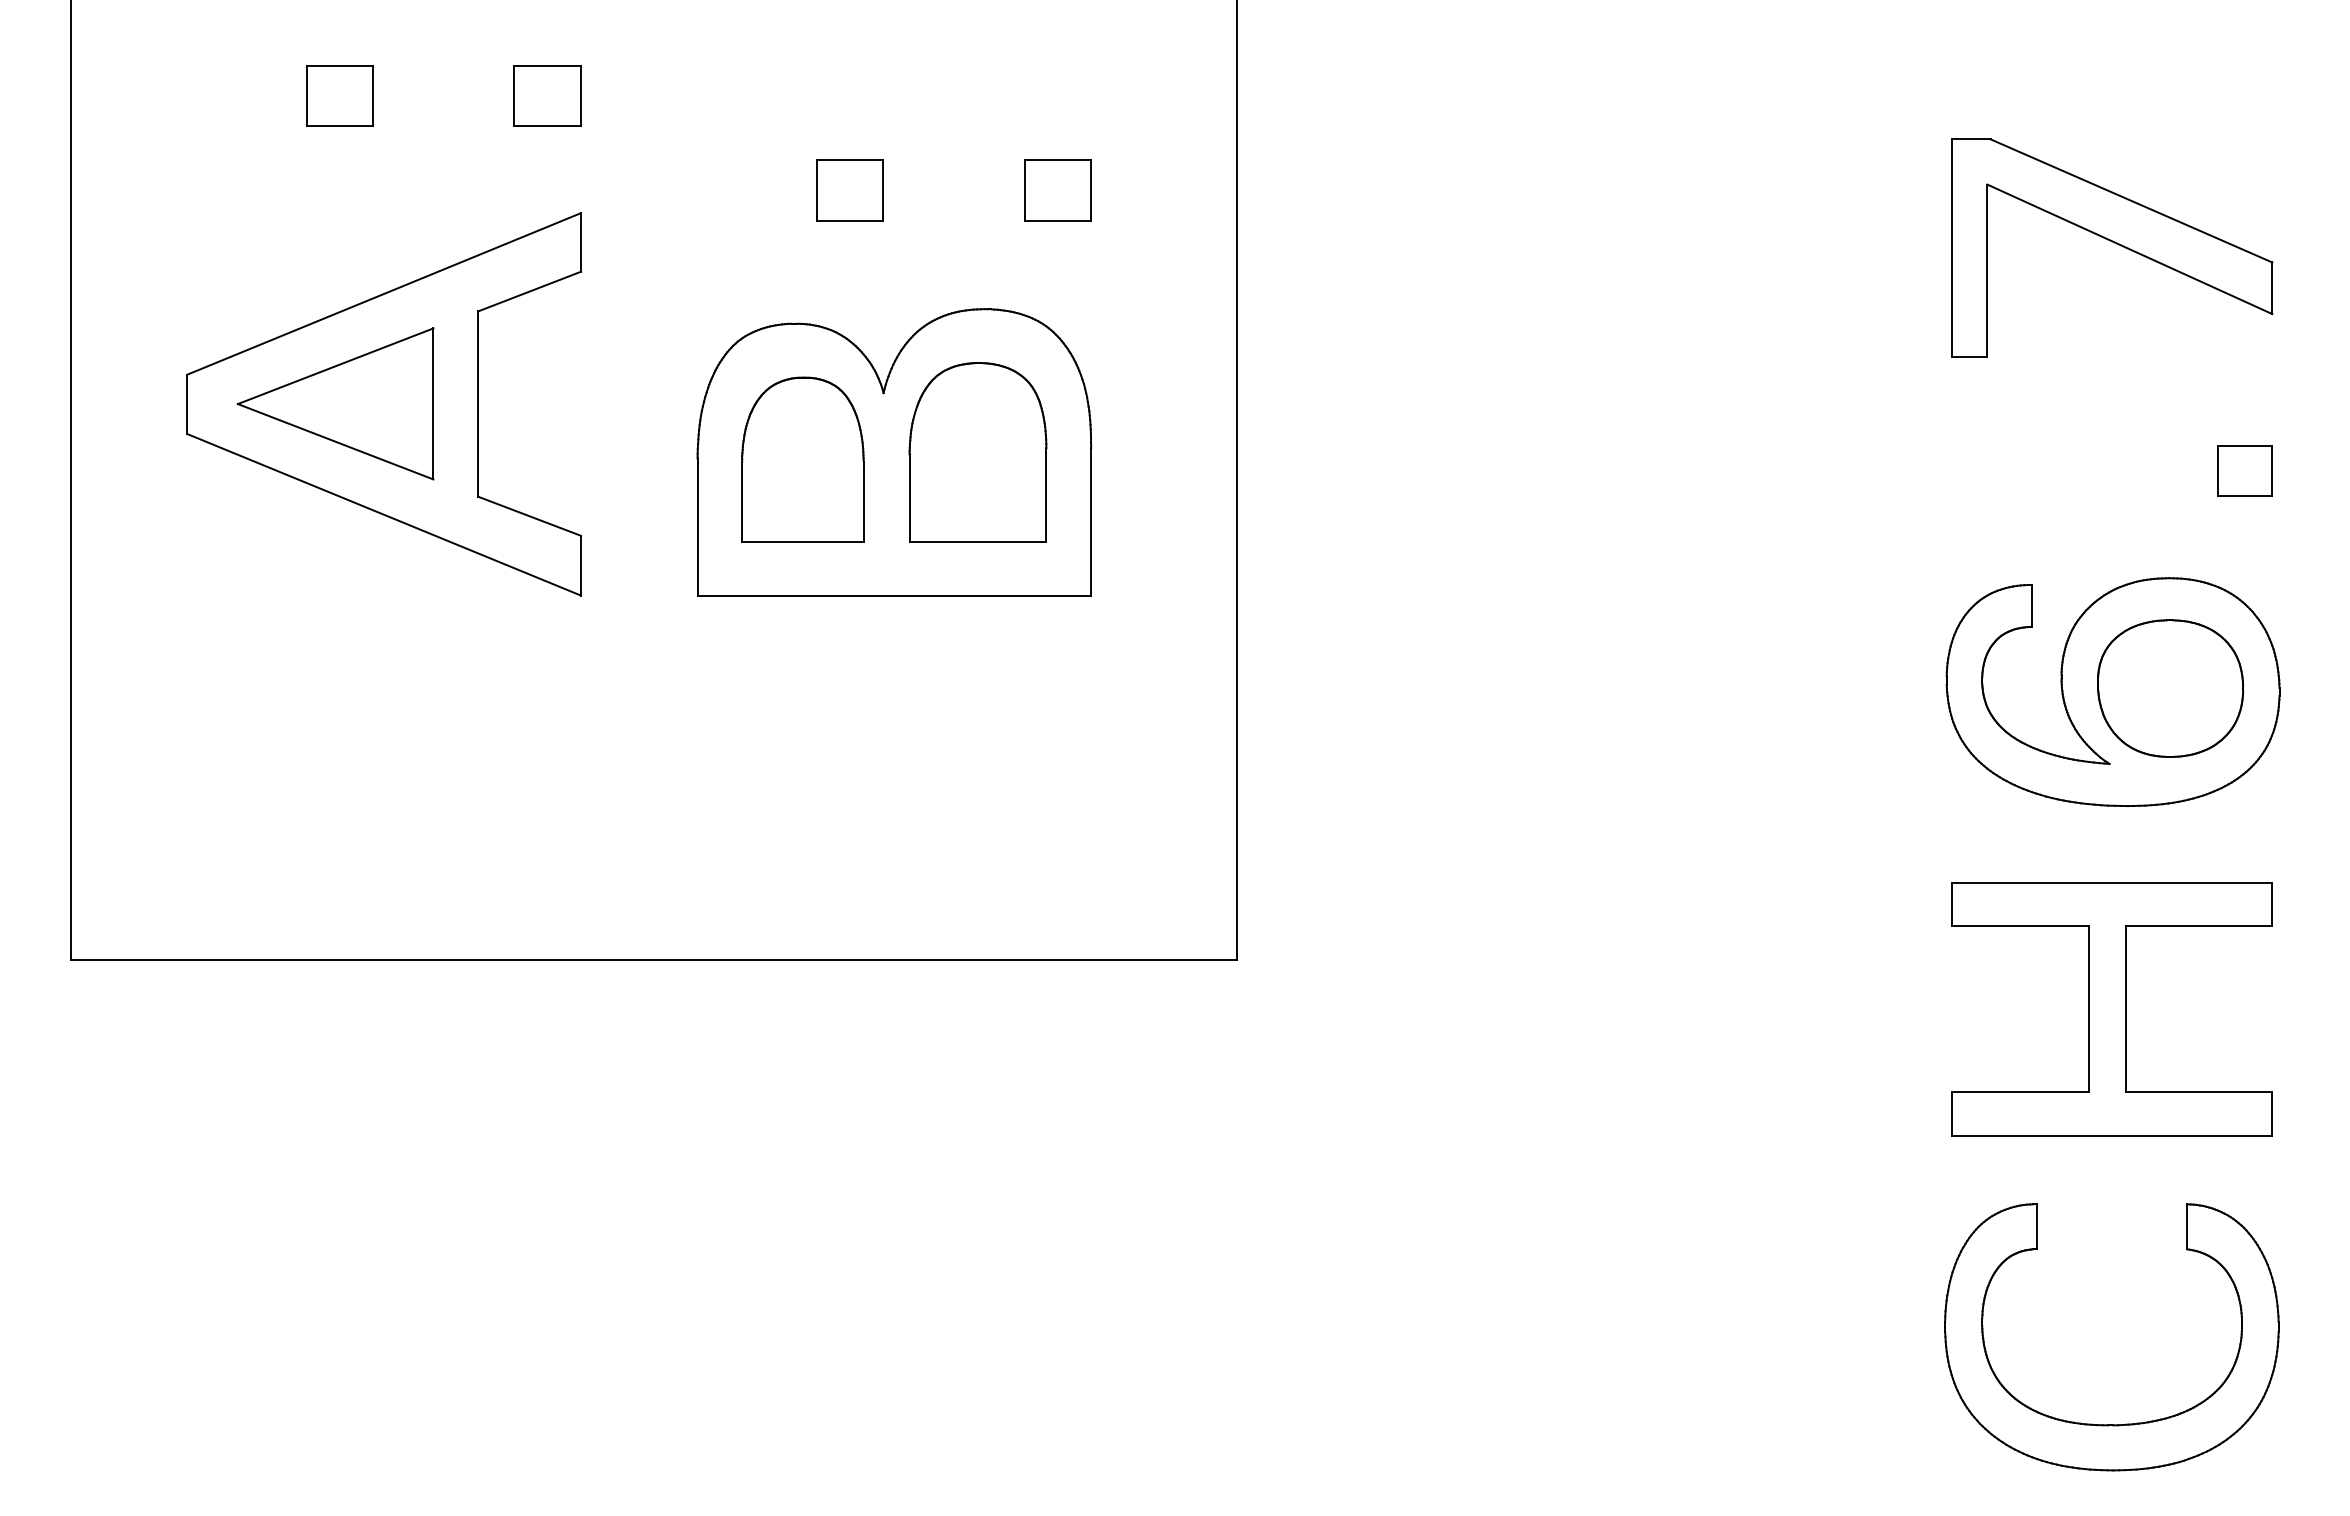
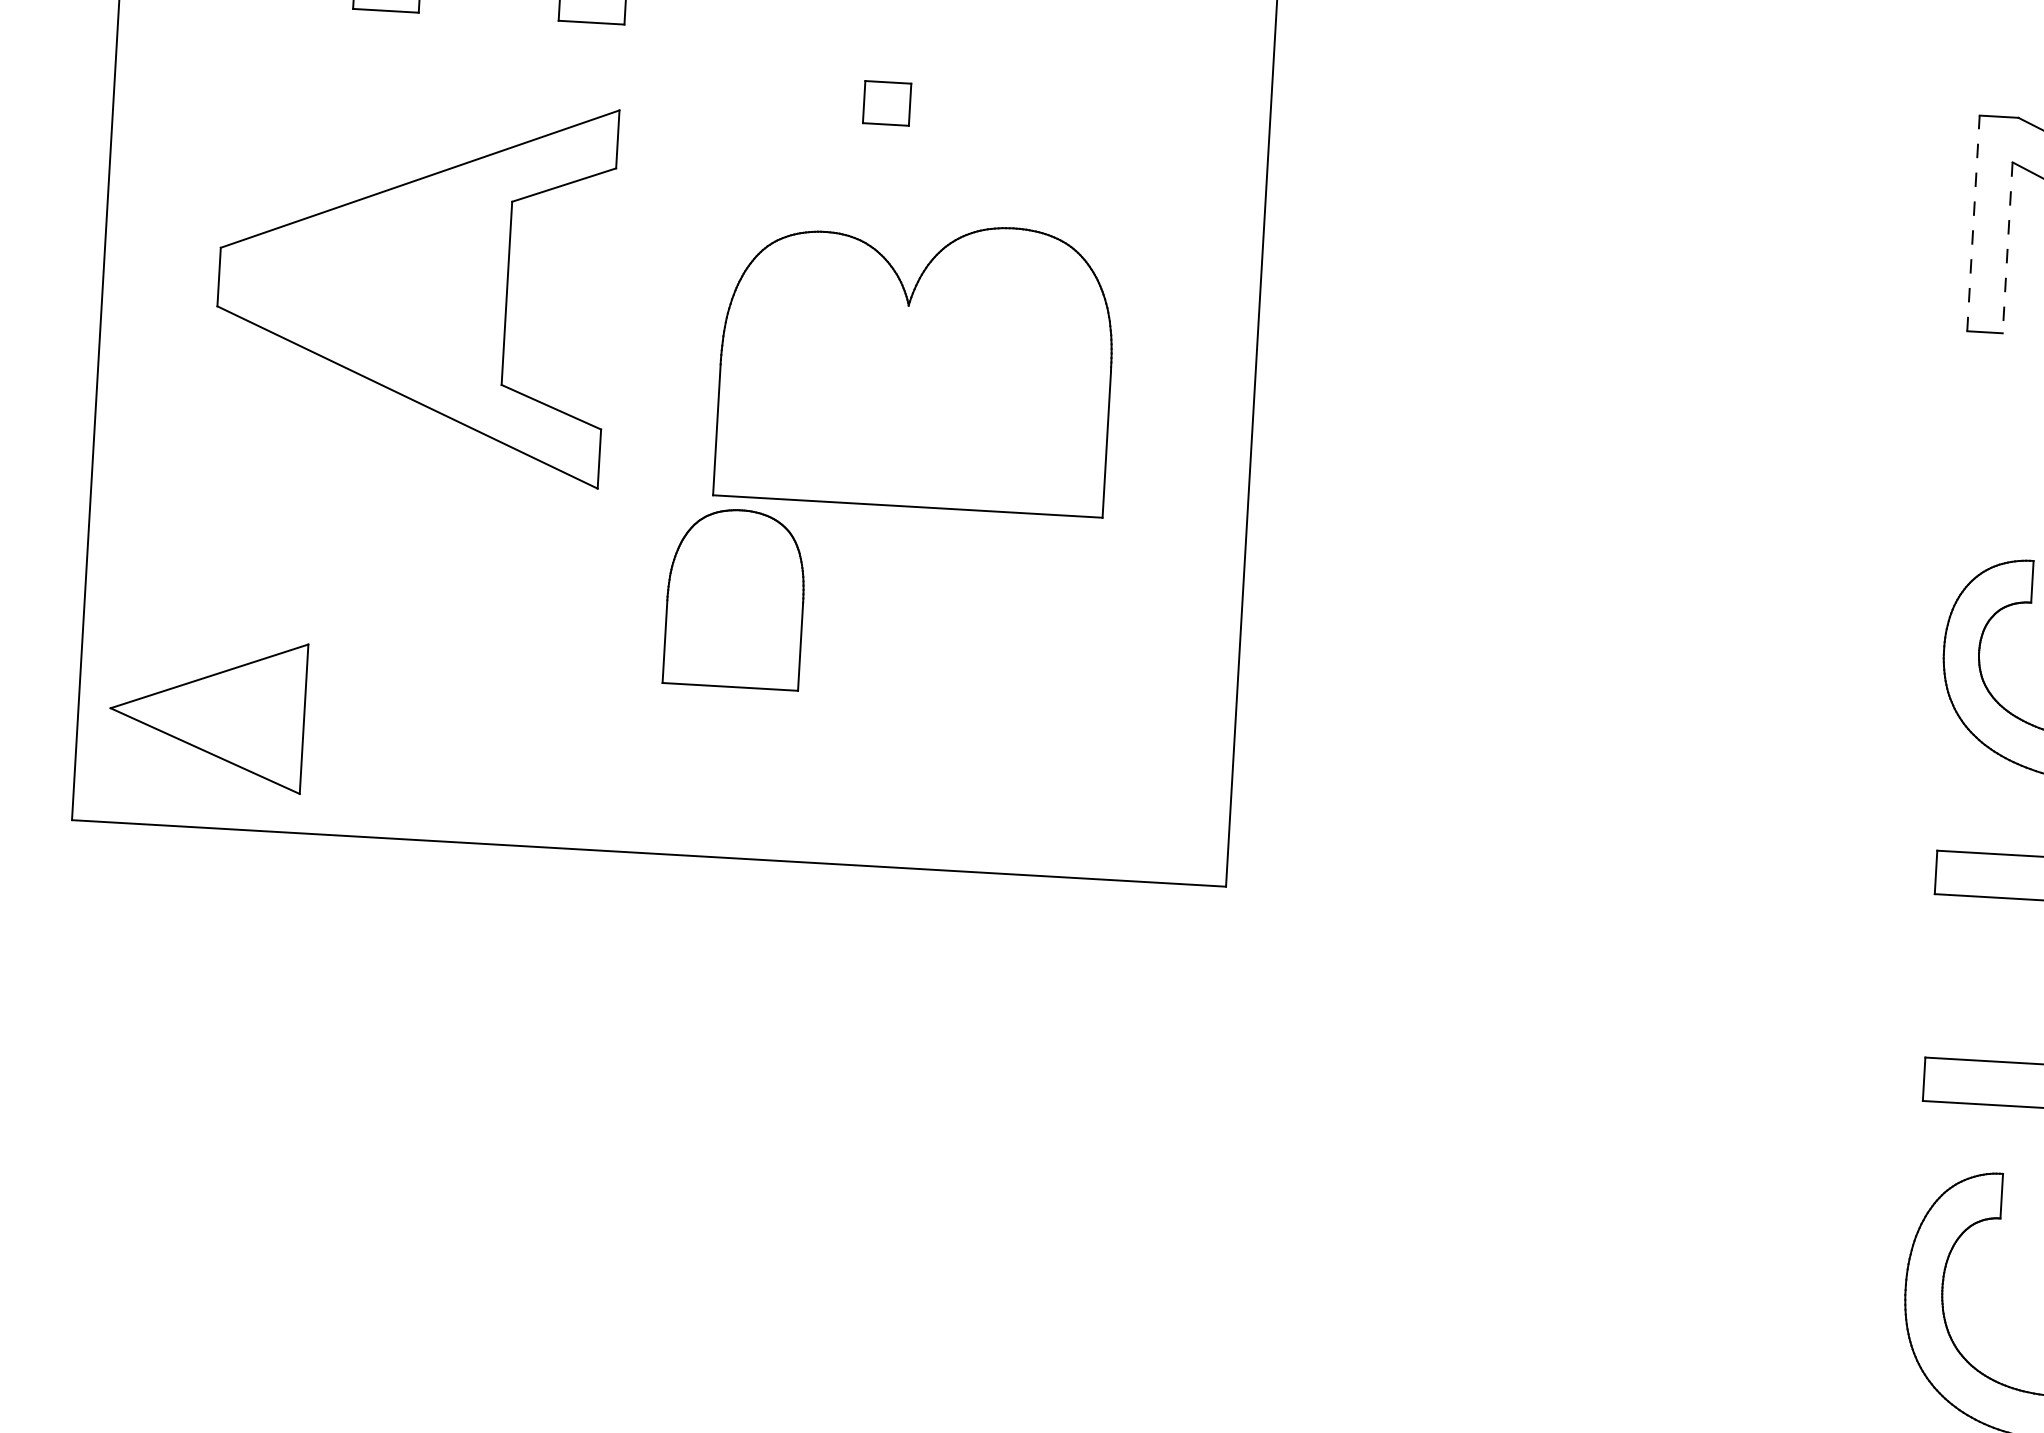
part: (849, 190) -> (886, 103), size x0.7
part: (1057, 190) -> (1092, 115), removed
line: (1951, 248) -> (1973, 223), solid -> dashed
line: (1987, 271) -> (2007, 248), solid -> dashed
part: (335, 403) -> (207, 713), moved
part: (977, 452) -> (734, 598), moved
part: (802, 459) -> (824, 366), removed

